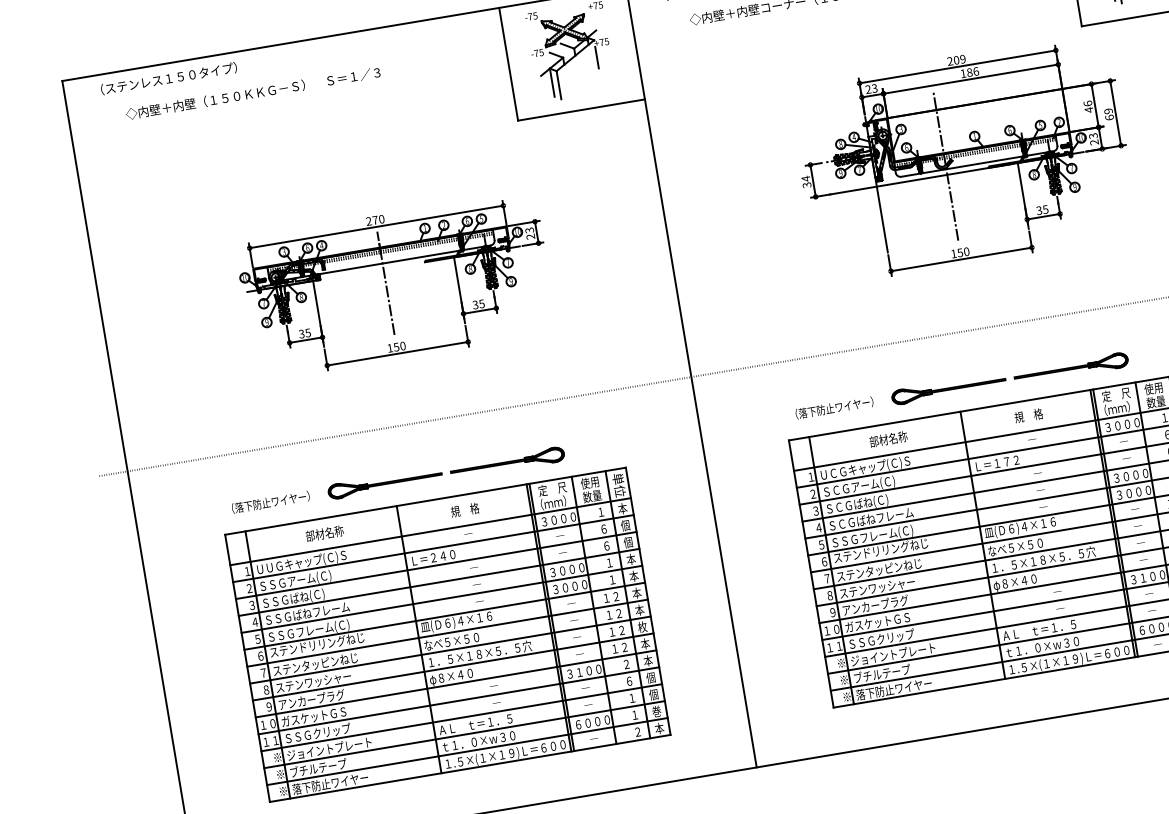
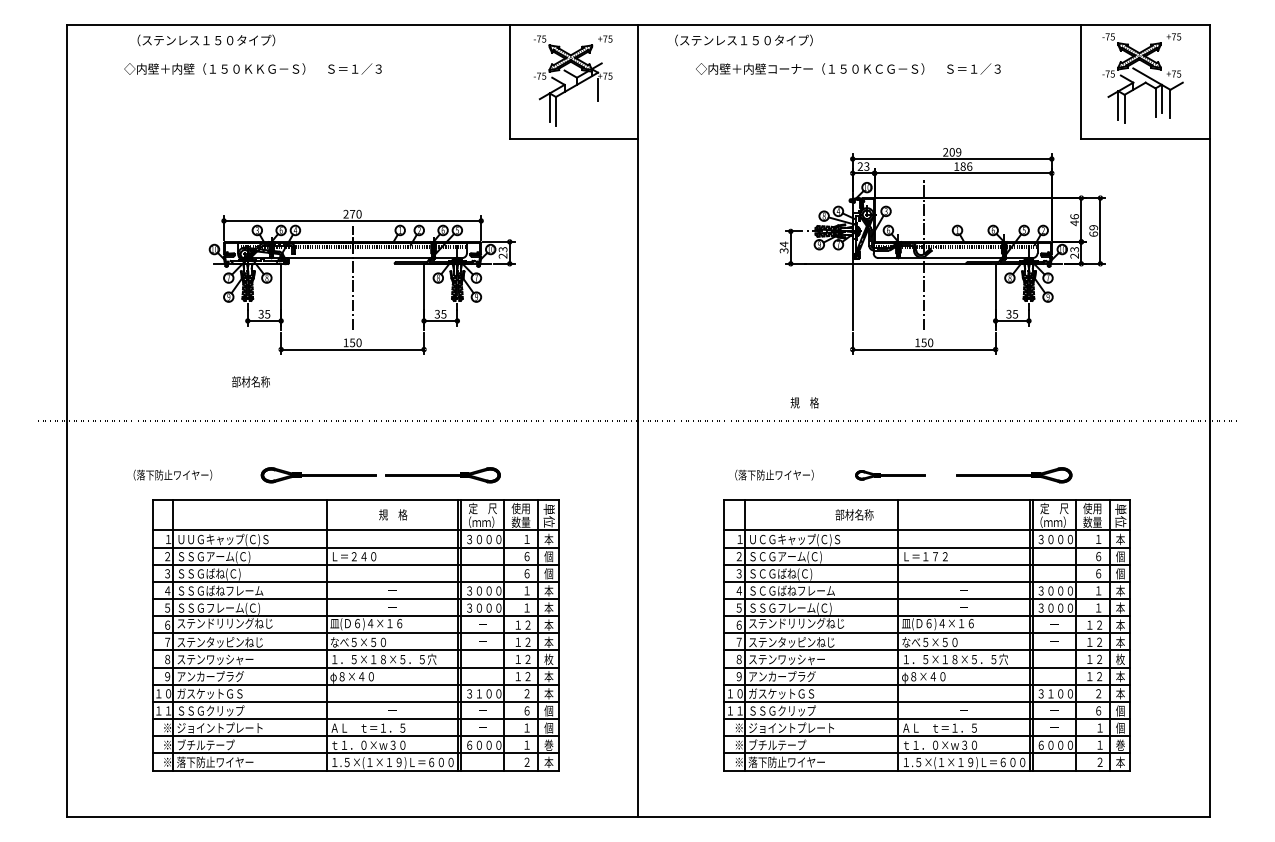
text: (169, 78) -> (206, 40), moved
part: (949, 389) -> (890, 475), size x0.6
text: (1028, 415) -> (804, 402), moved
text: (888, 438) -> (854, 514), moved
text: (270, 501) -> (172, 474), moved
text: (324, 533) -> (250, 381), moved

